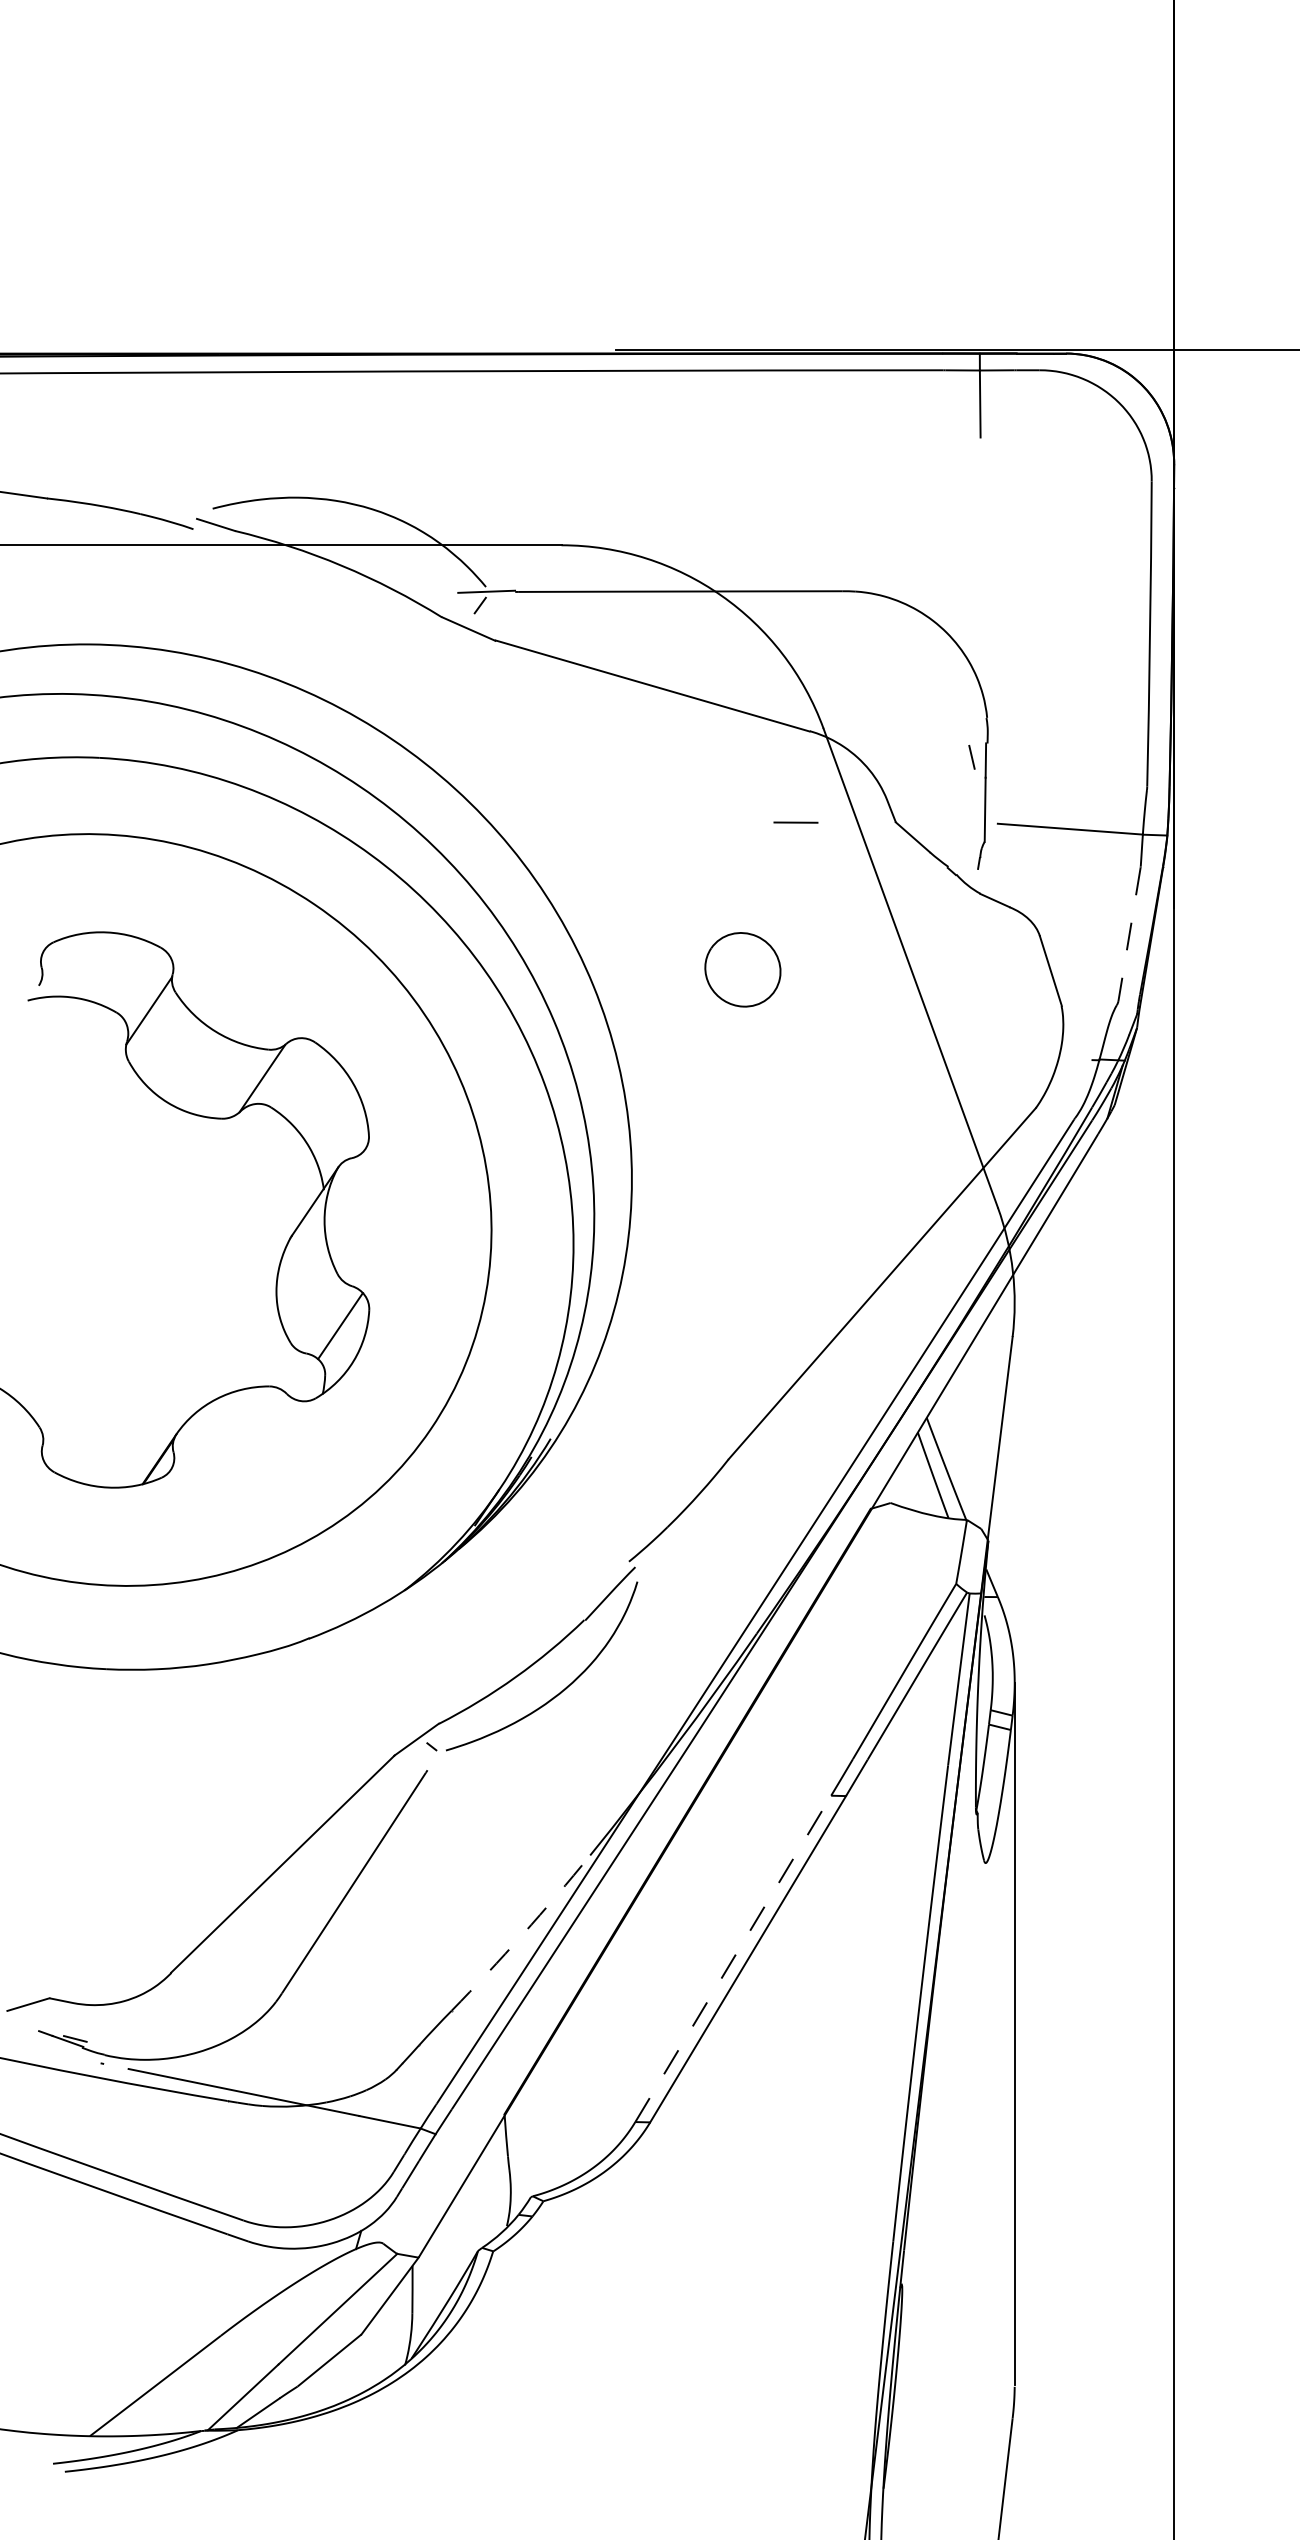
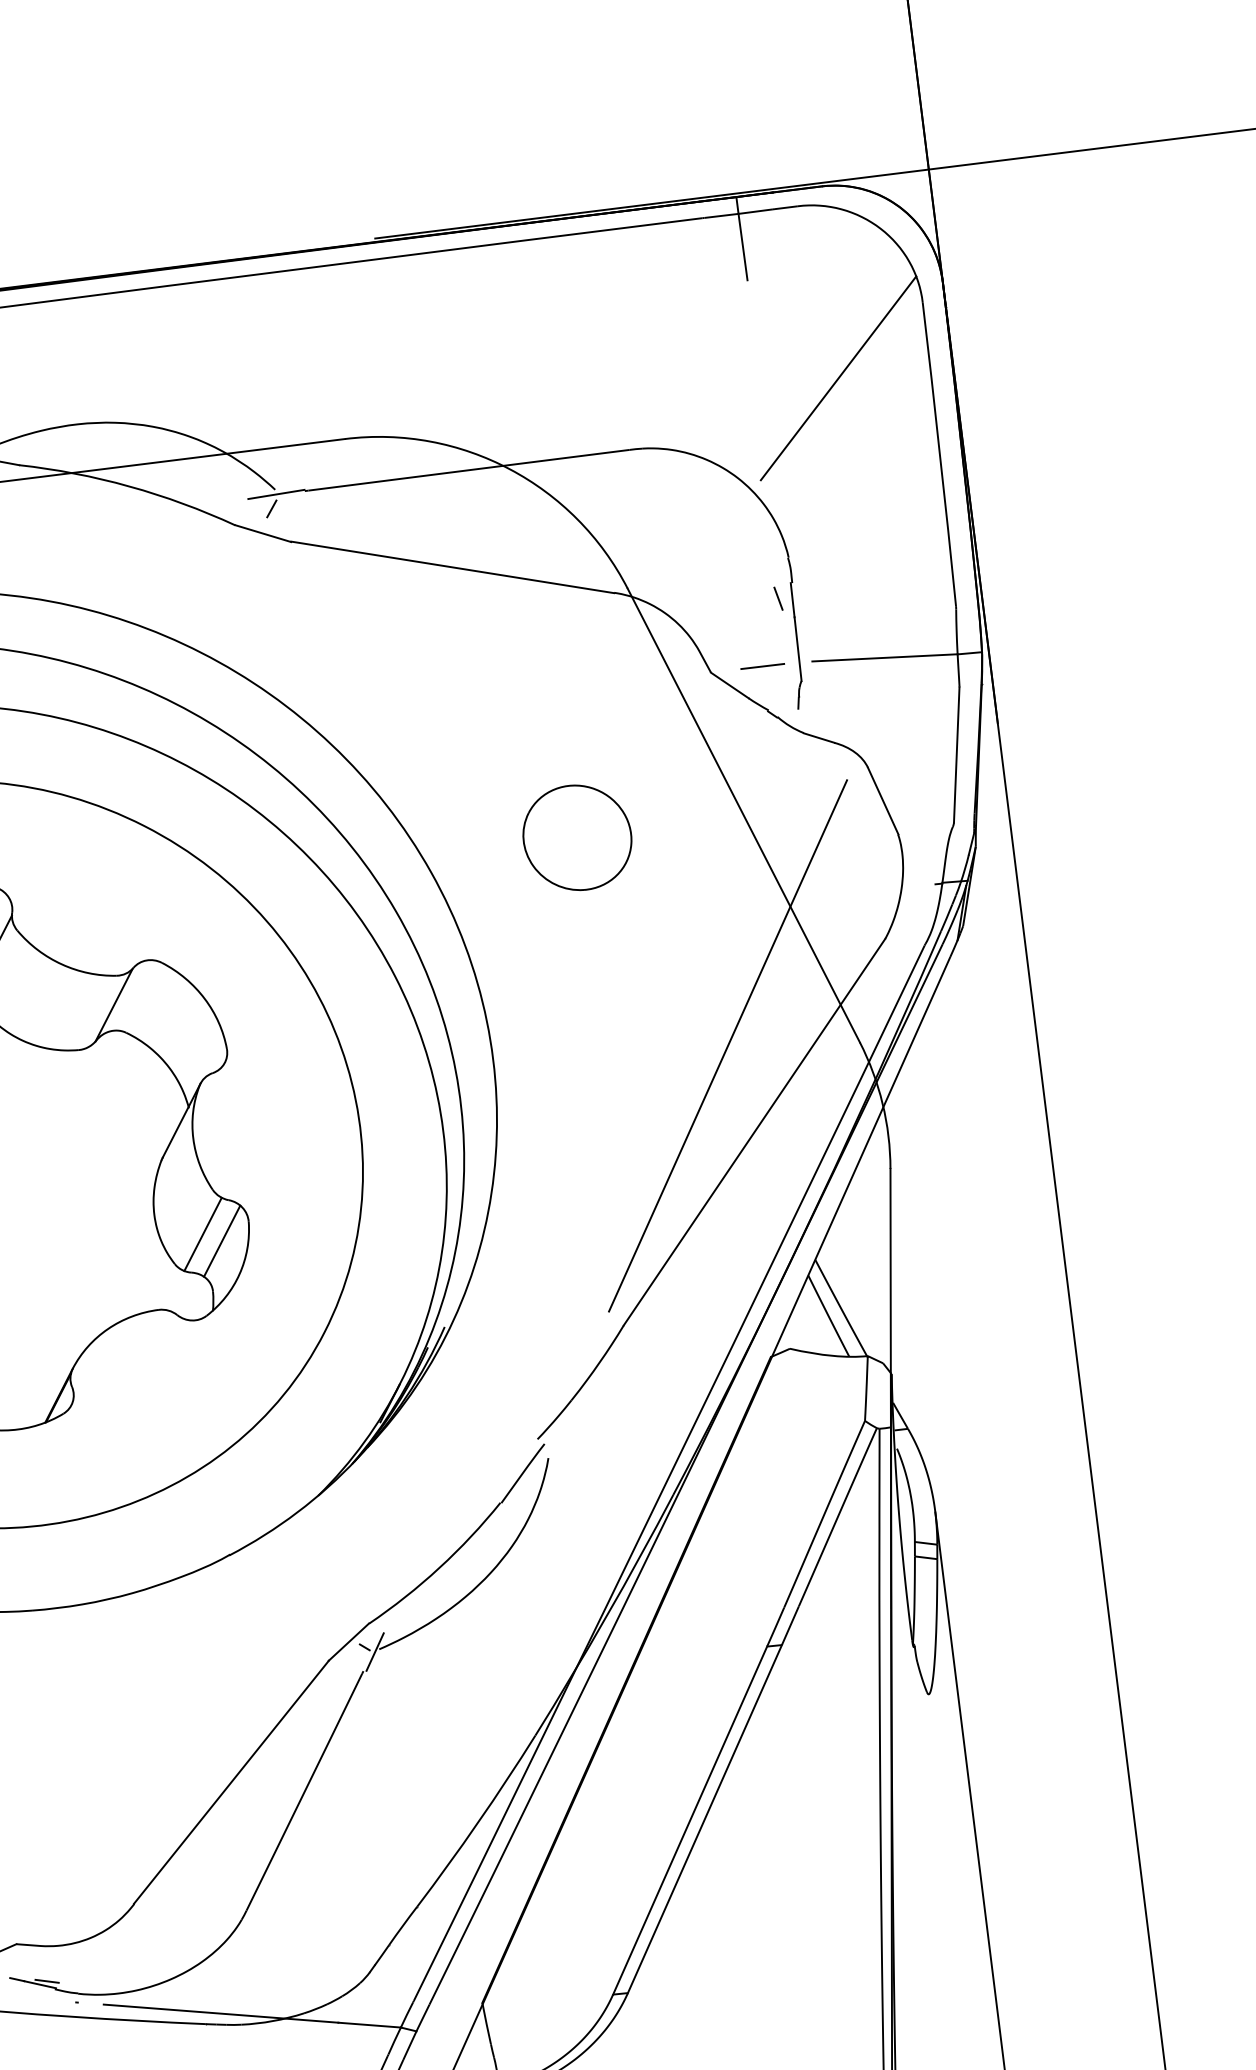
line: (1058, 545) -> (838, 377), added
line: (795, 822) -> (762, 666), moved
line: (1129, 934) -> (956, 755), dashed -> solid
part: (742, 969) -> (577, 837), size x1.43
line: (866, 1194) -> (727, 1045), added
line: (322, 1316) -> (203, 1233), added
line: (441, 1752) -> (375, 1651), added
arc: (522, 1934) -> (477, 1822), dashed -> solid
line: (733, 1958) -> (690, 1820), dashed -> solid

